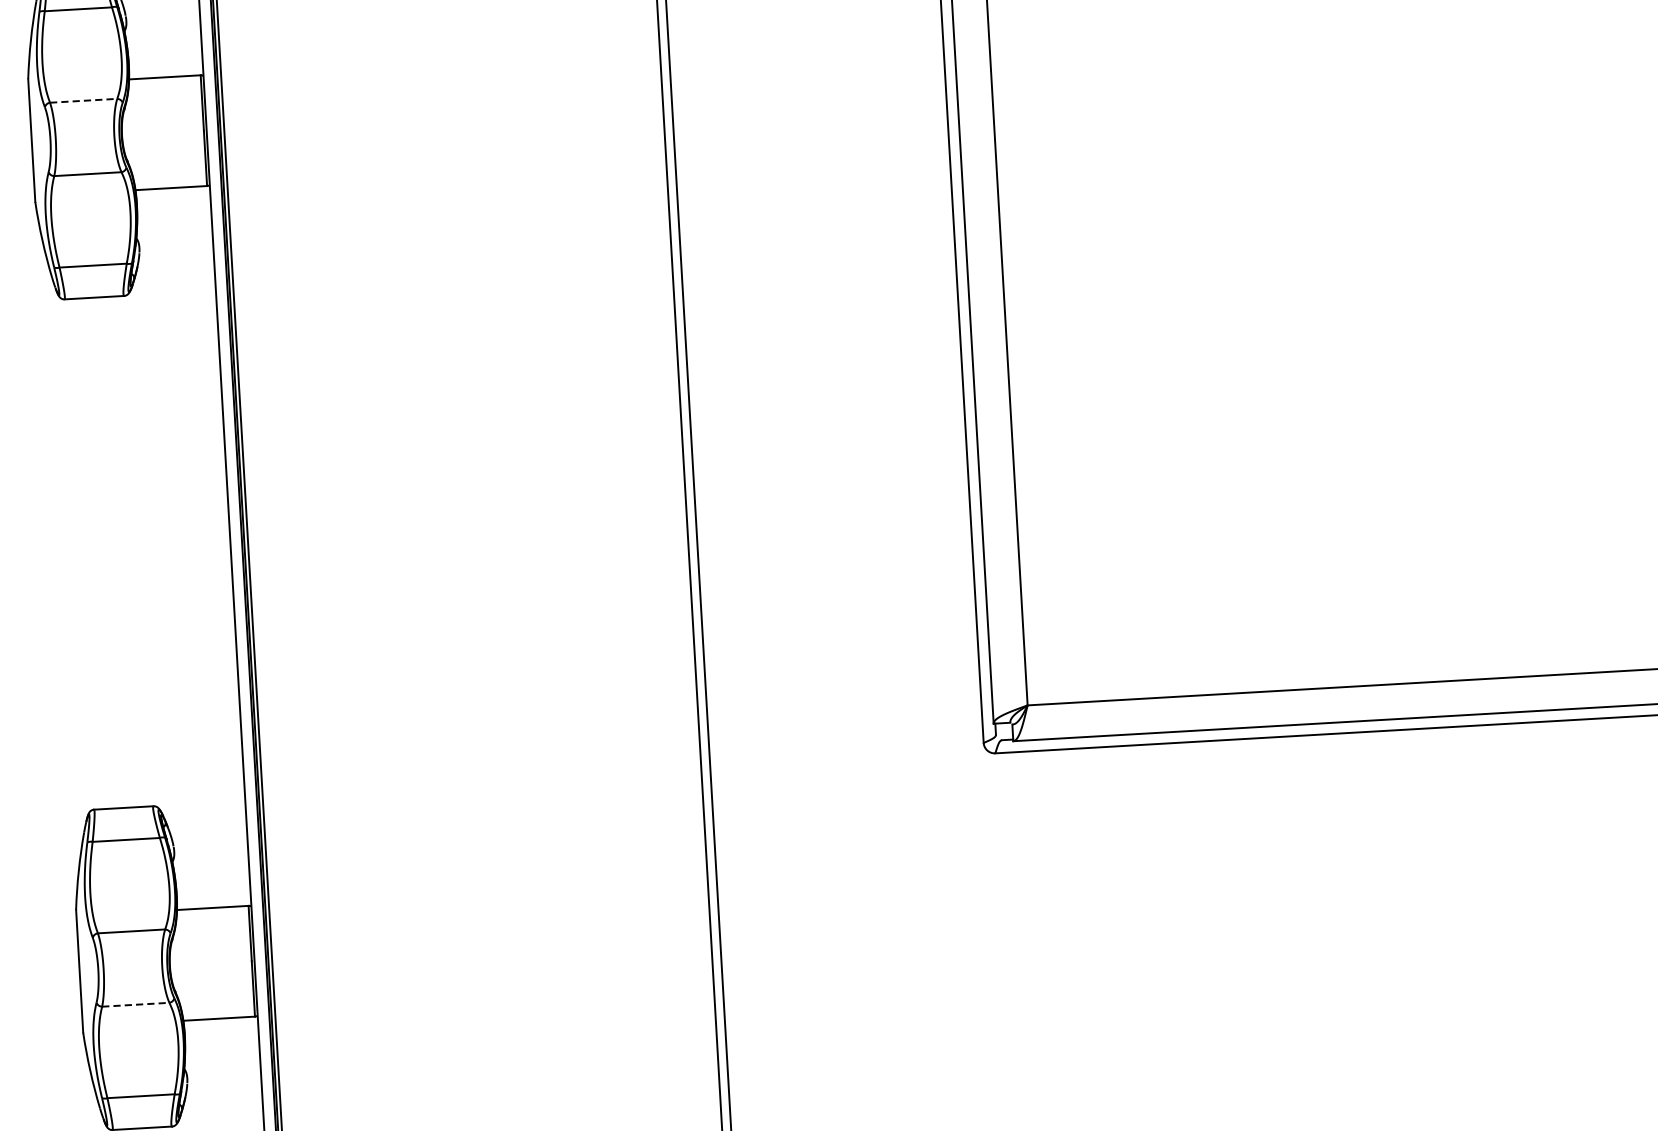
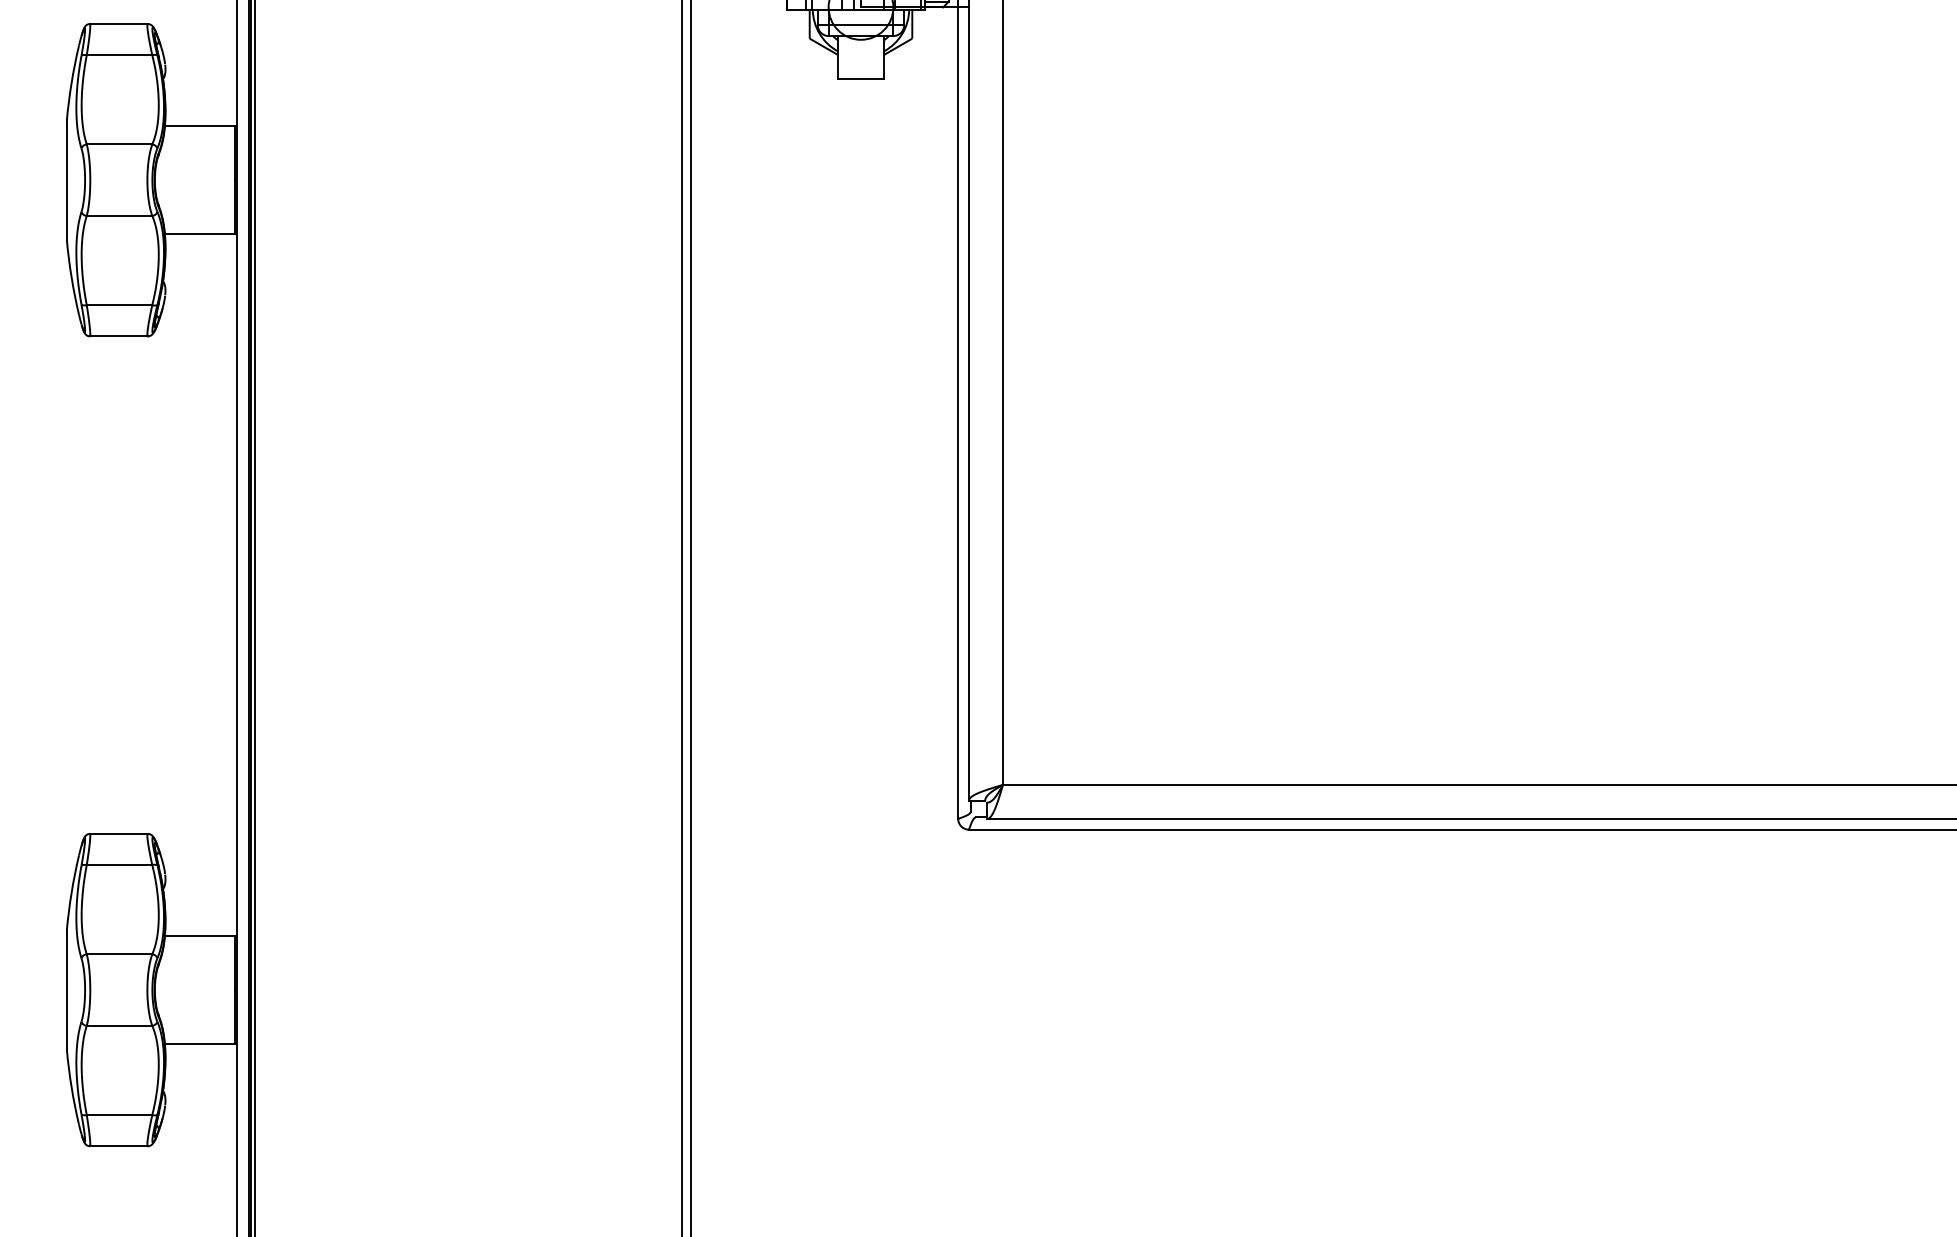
line: (83, 100) -> (119, 144), dashed -> solid
line: (135, 1004) -> (119, 1025), dashed -> solid

